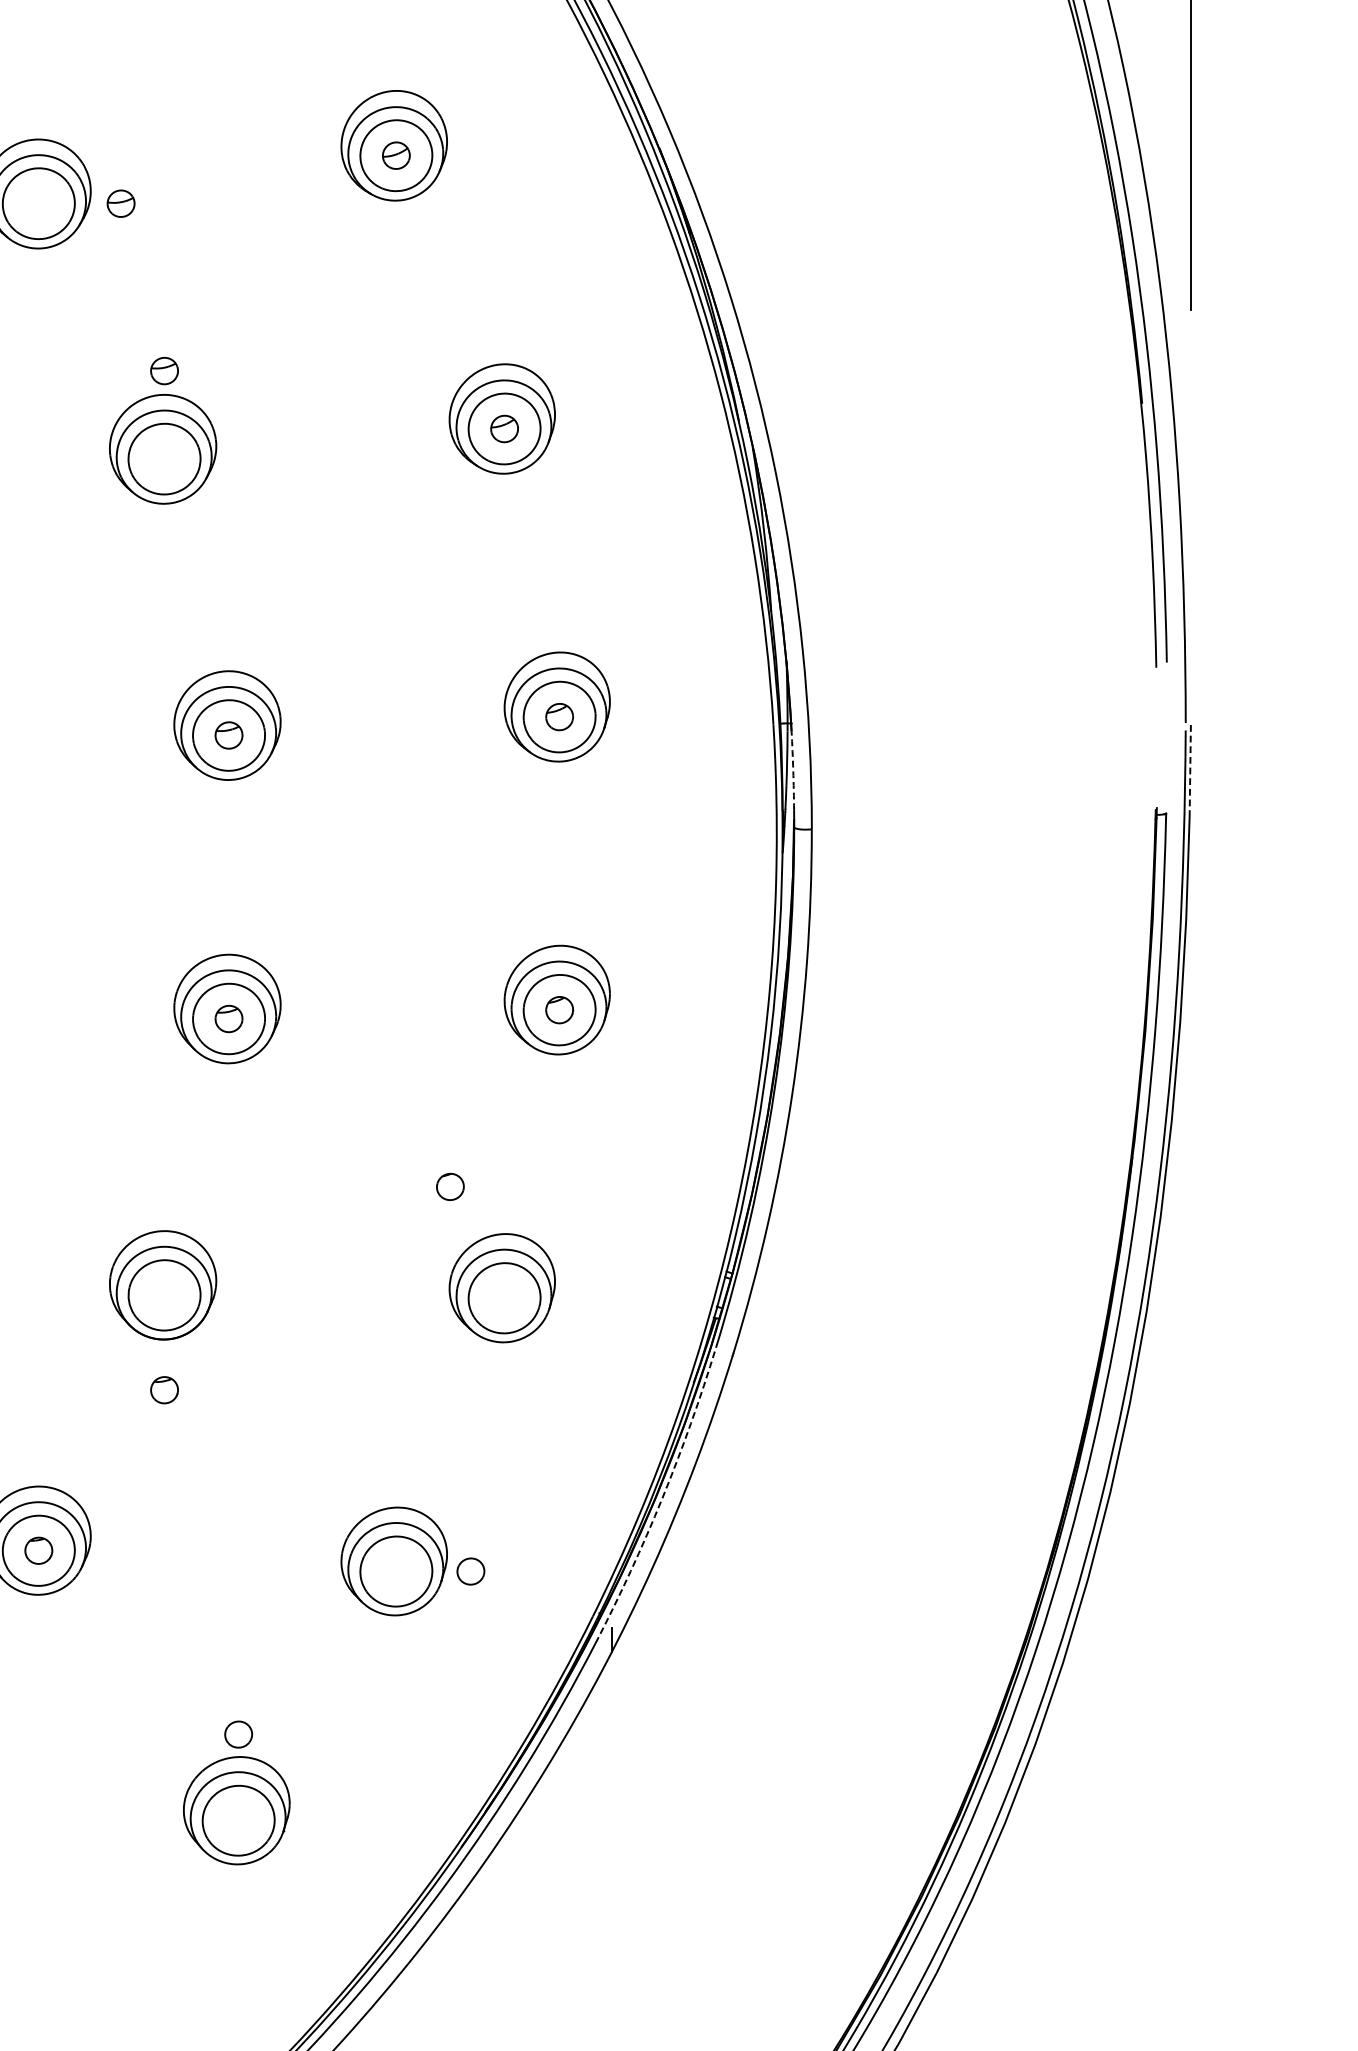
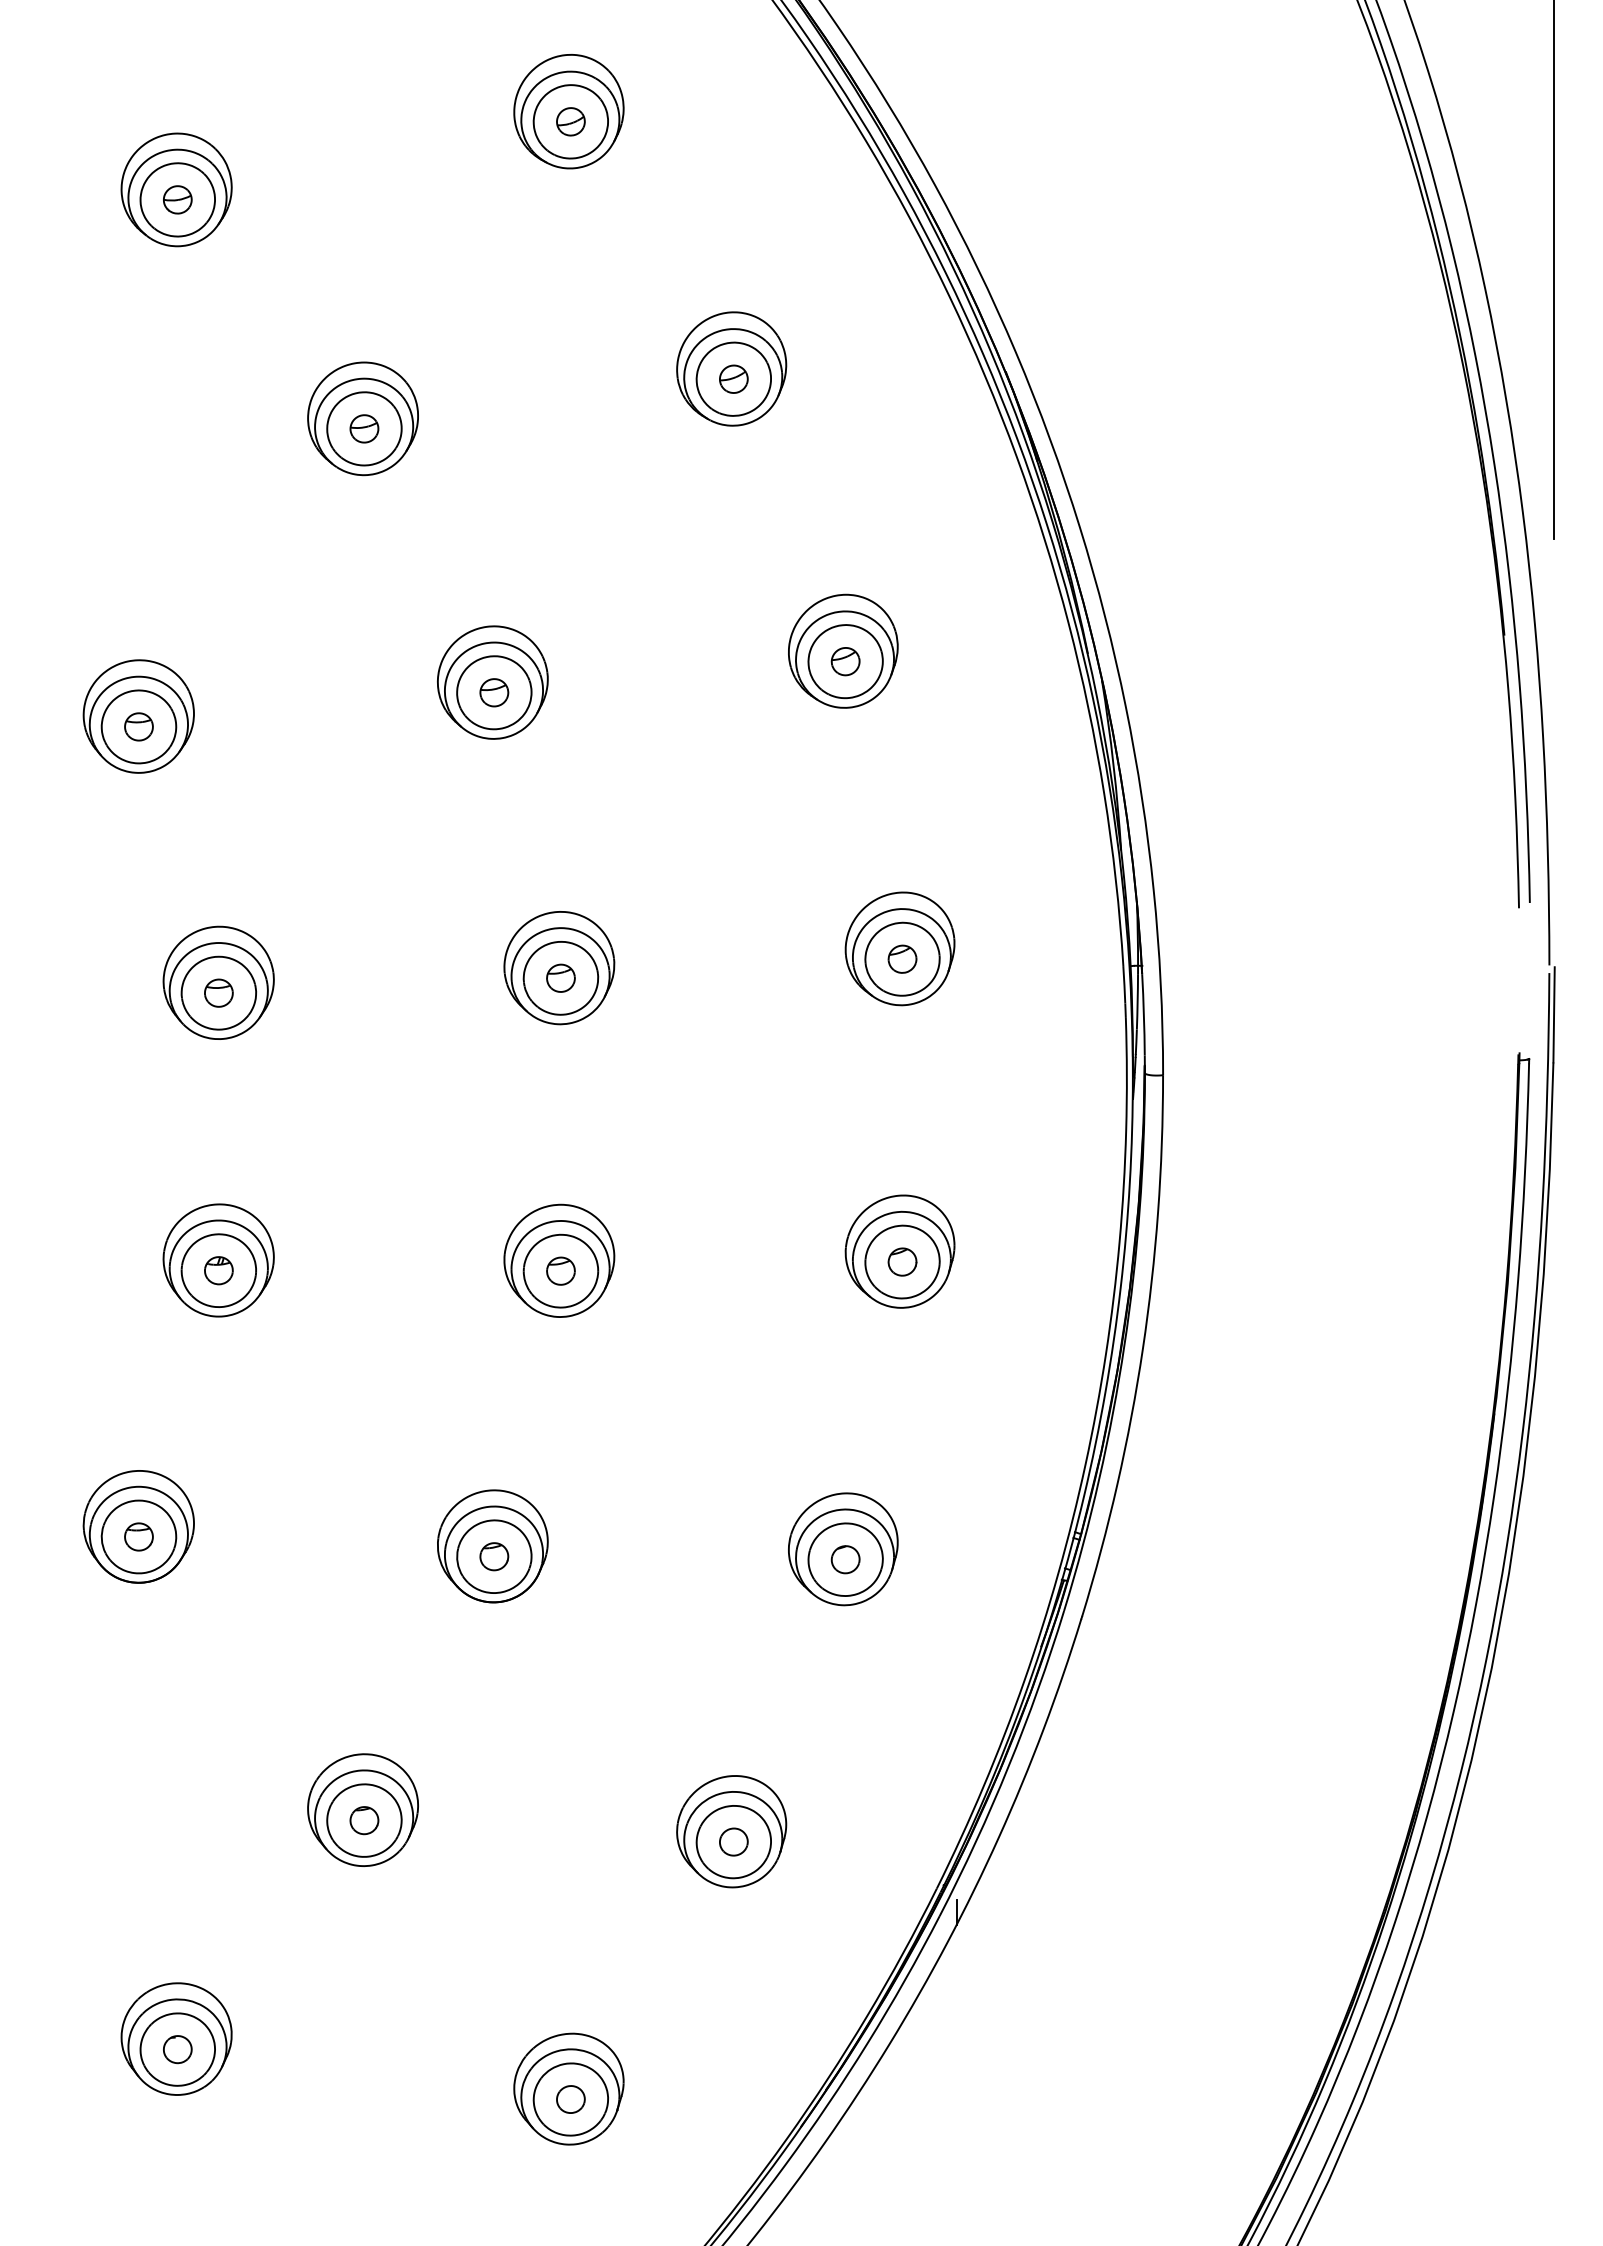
part: (121, 203) -> (364, 428), moved
part: (164, 370) -> (494, 692), moved
arc: (792, 770) -> (1143, 1014), dashed -> solid
line: (1190, 770) -> (1554, 1014), dashed -> solid
part: (450, 1186) -> (845, 1559), moved
part: (164, 1390) -> (494, 1556), moved
arc: (662, 1498) -> (1008, 1766), dashed -> solid
part: (470, 1570) -> (733, 1841), moved
part: (238, 1734) -> (570, 2099), moved

